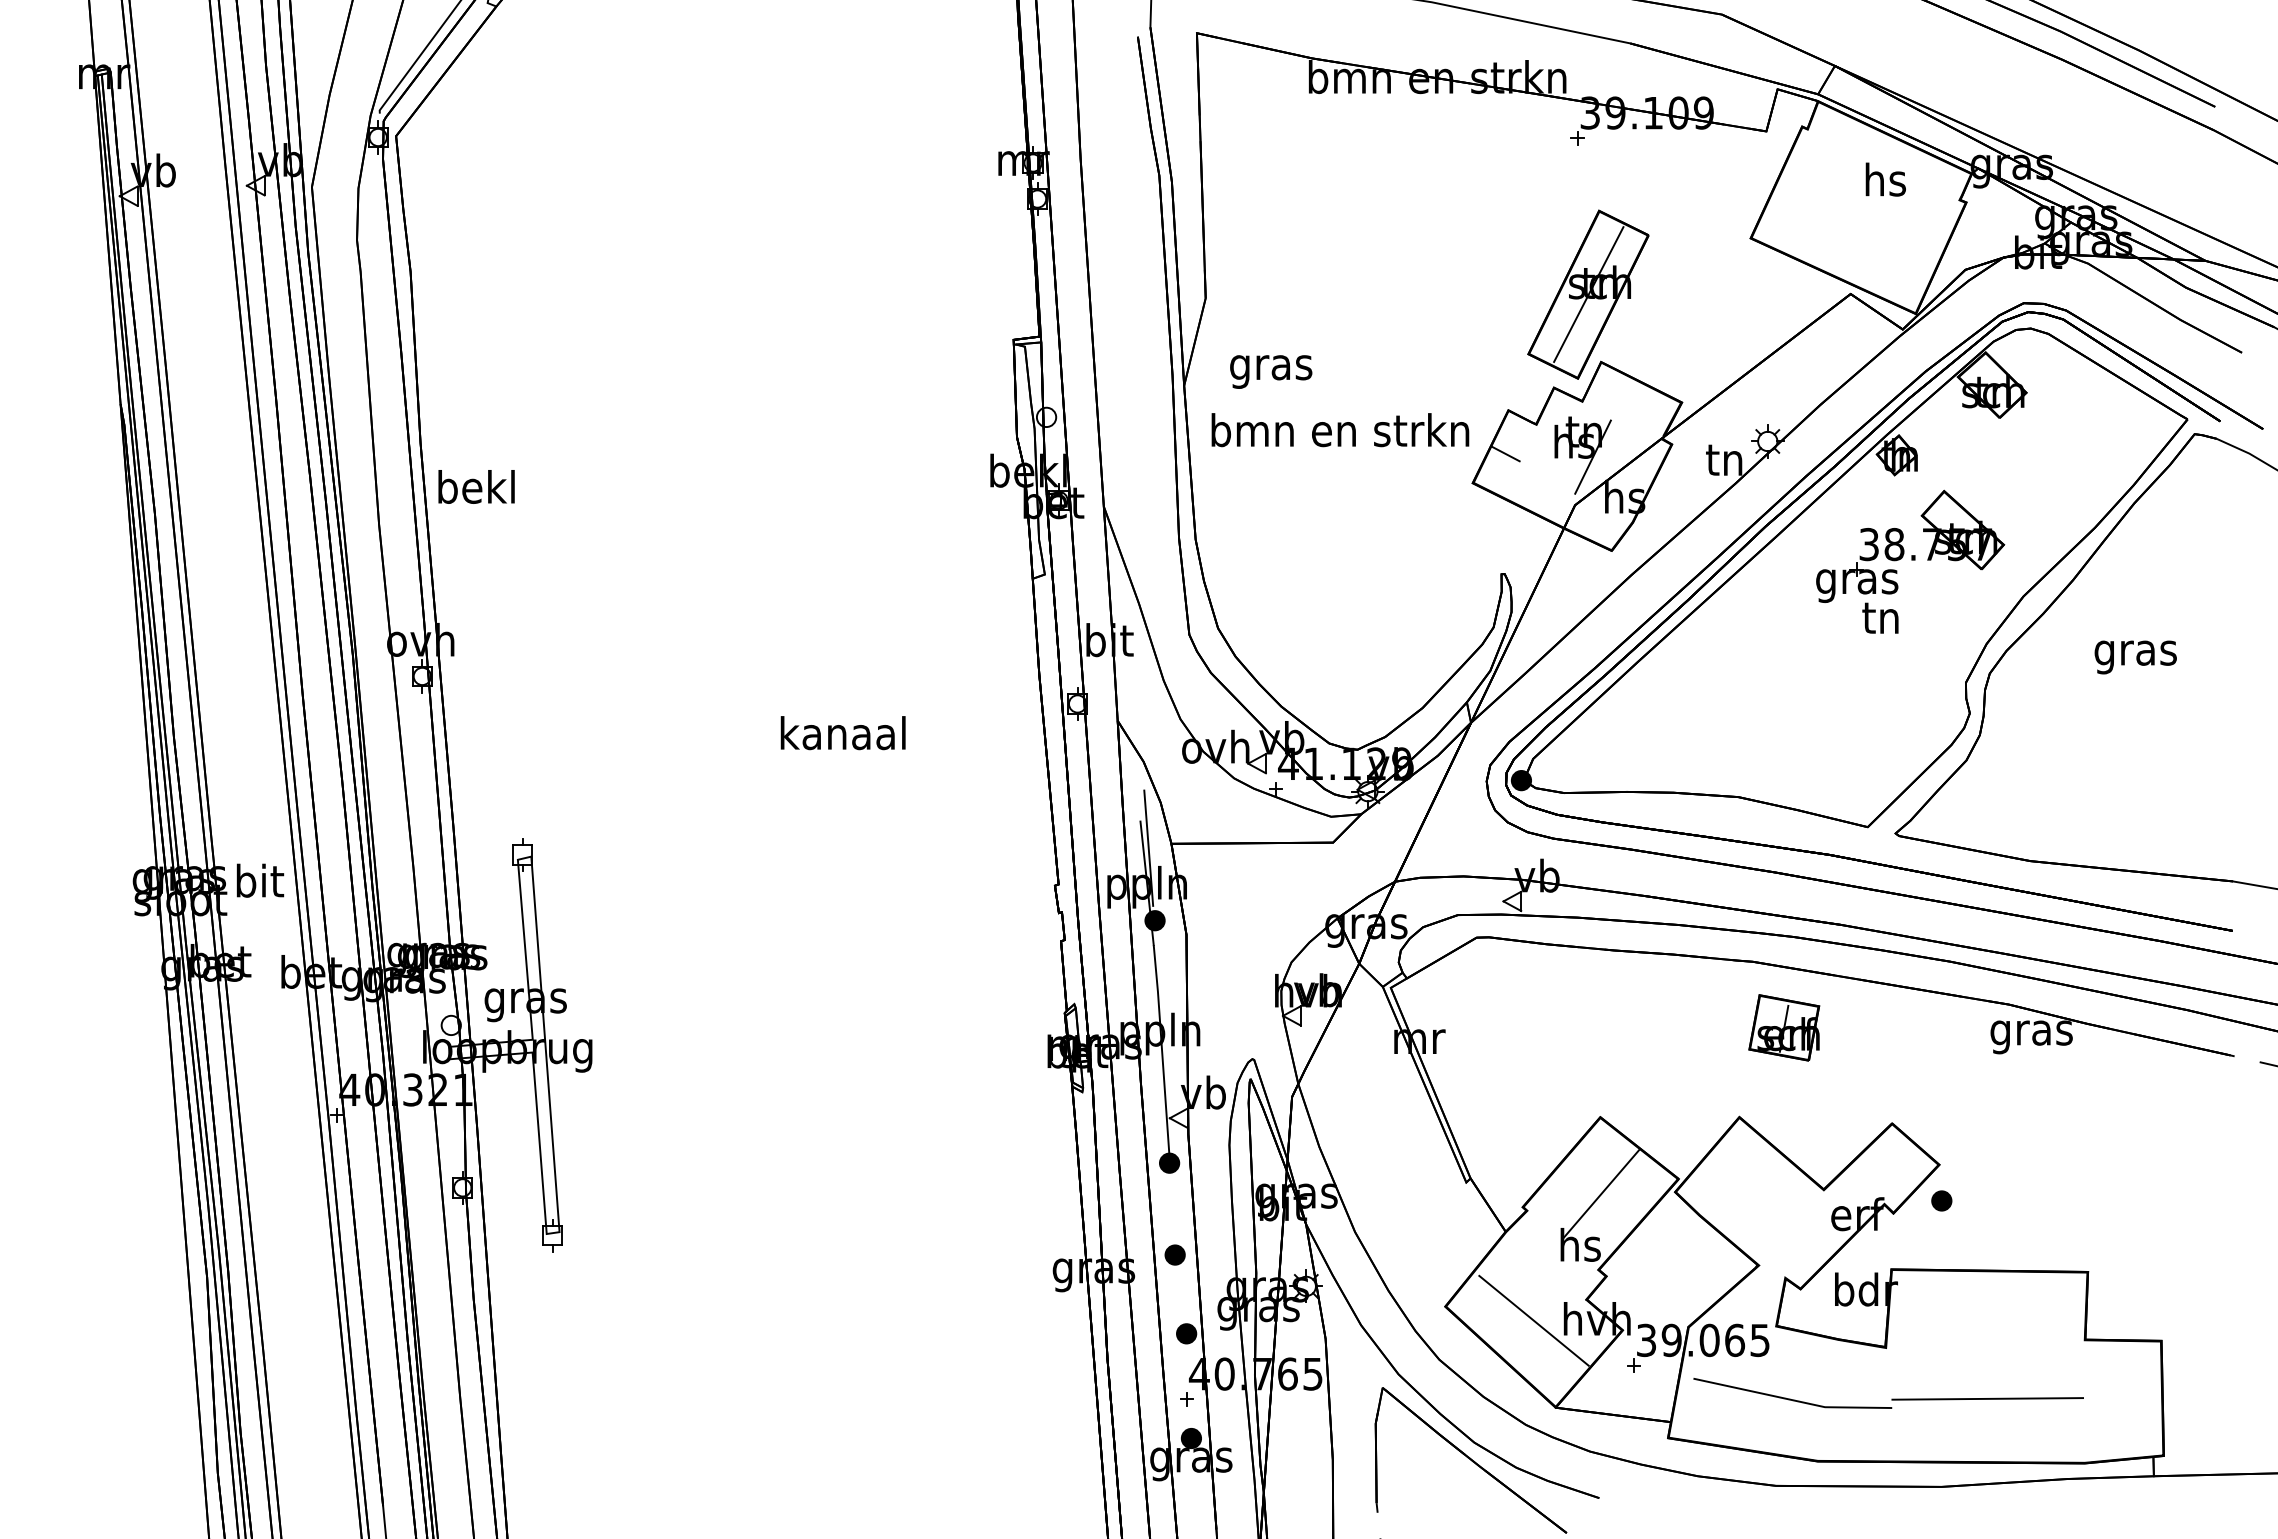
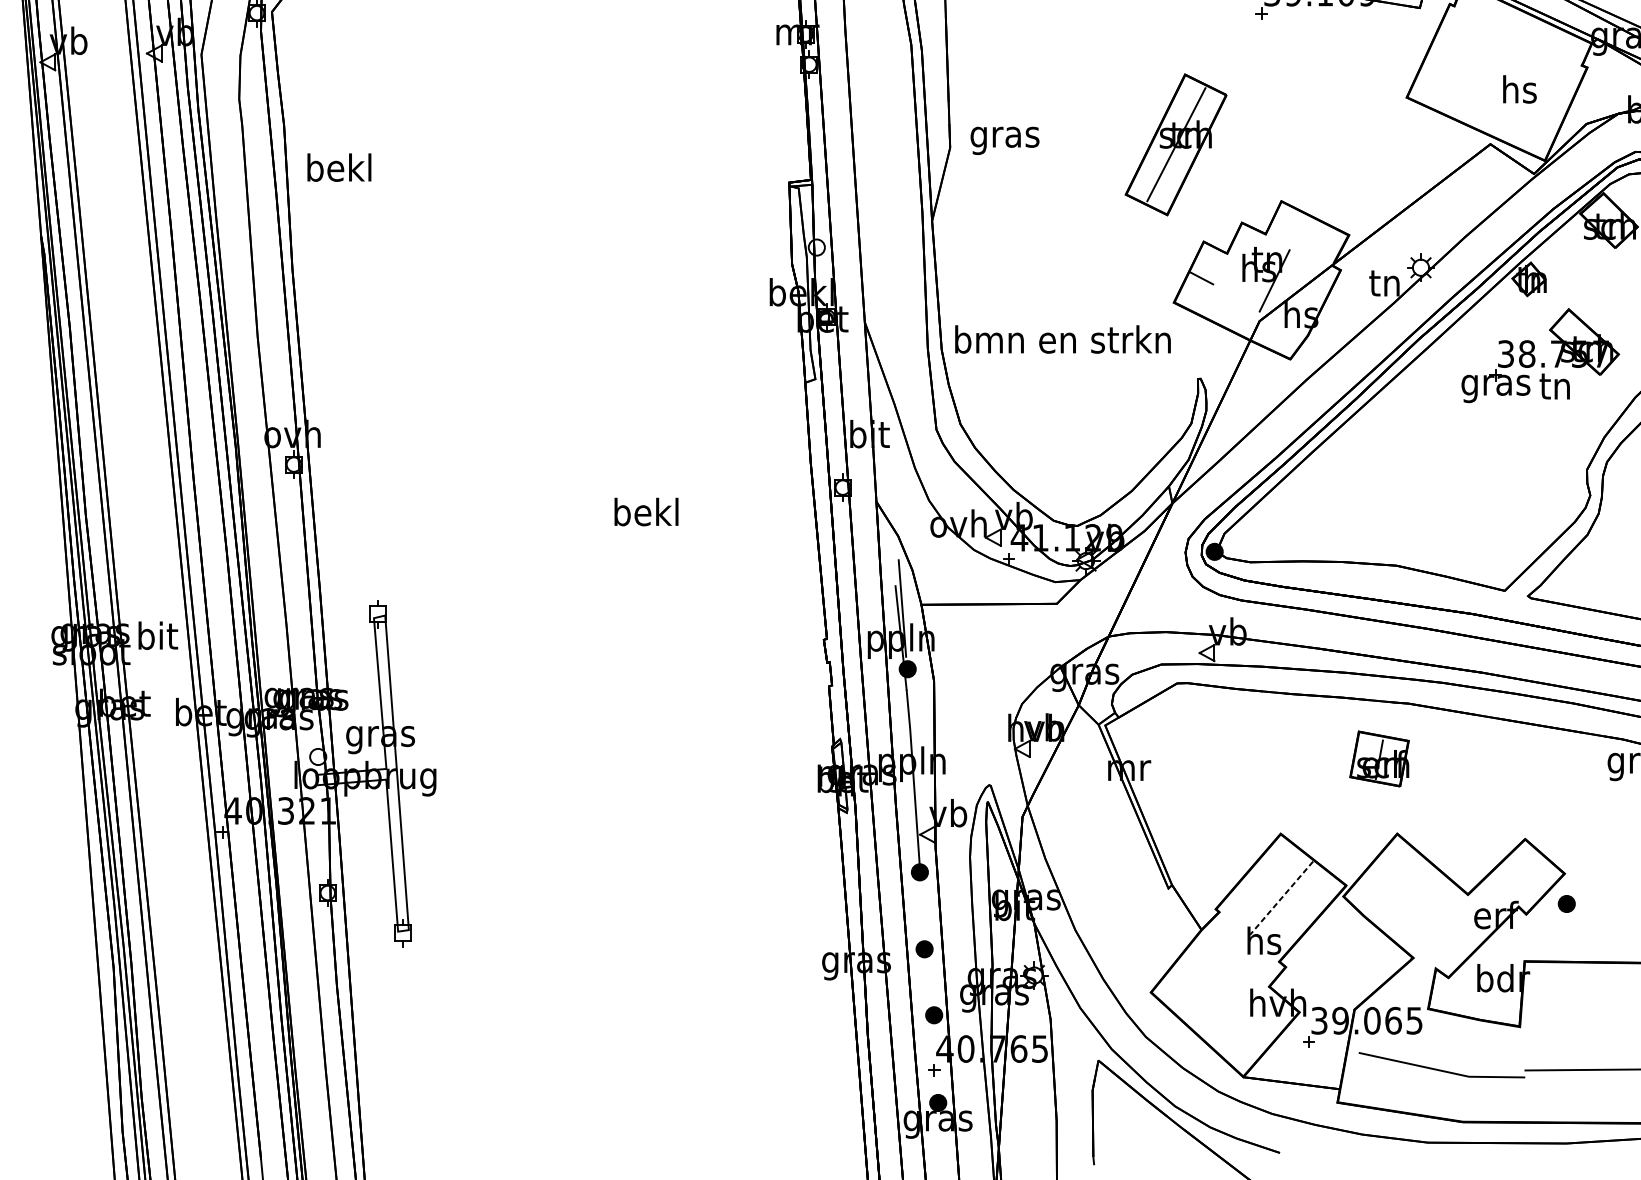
text: (1885, 179) -> (1519, 89), moved
part: (1588, 294) -> (1176, 144), moved
text: (1271, 371) -> (1005, 140), moved
text: (1340, 430) -> (1063, 339), moved
text: (476, 486) -> (339, 167), moved
text: (1880, 617) -> (1554, 385), moved
text: (842, 733) -> (645, 512), kanaal -> bekl
part: (1784, 1027) -> (1379, 758), moved
line: (1601, 1194) -> (1281, 898), solid -> dashed
line: (1533, 1320) -> (1224, 1004), removed

